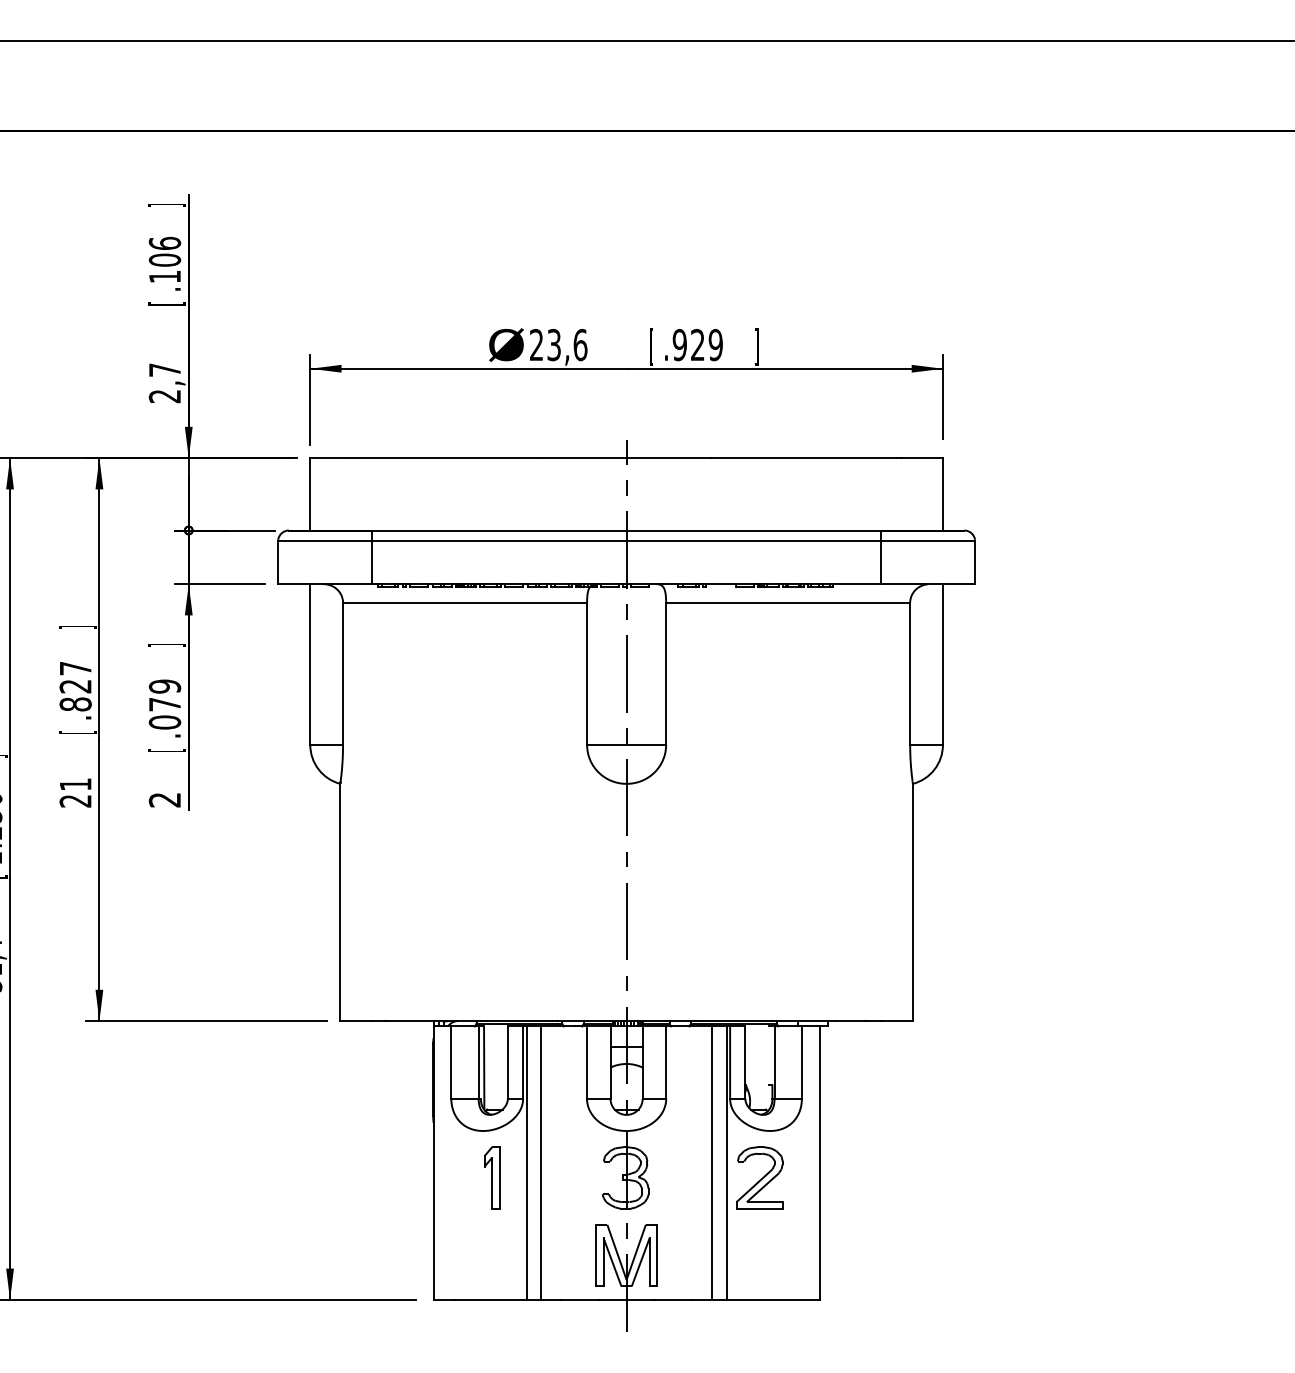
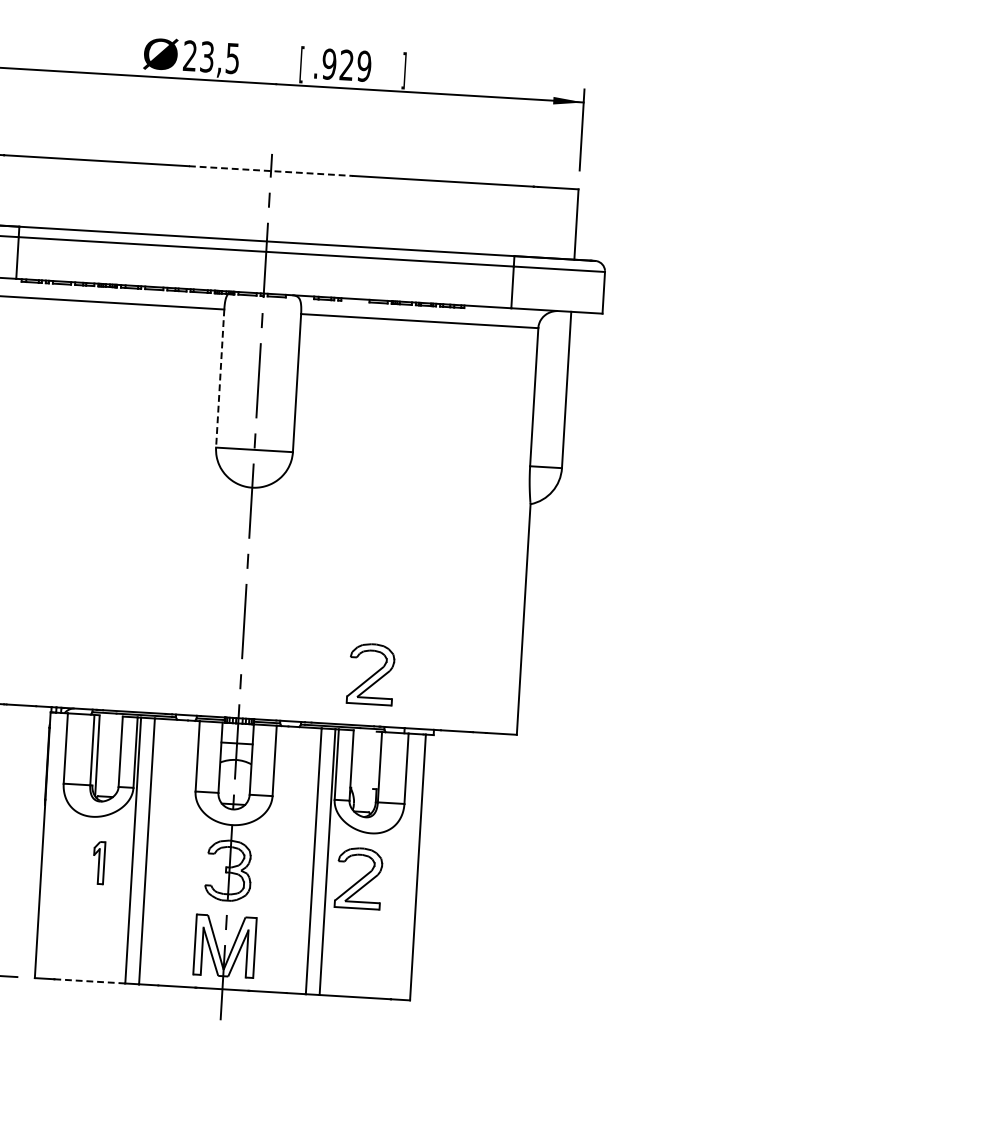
text: (580, 345) -> (232, 58), 23,6 -> 23,5
line: (627, 458) -> (271, 171), solid -> dashed
line: (587, 674) -> (220, 379), solid -> dashed
part: (759, 967) -> (370, 673), added
part: (492, 1177) -> (99, 862), size x0.7
line: (489, 1299) -> (89, 980), solid -> dashed

